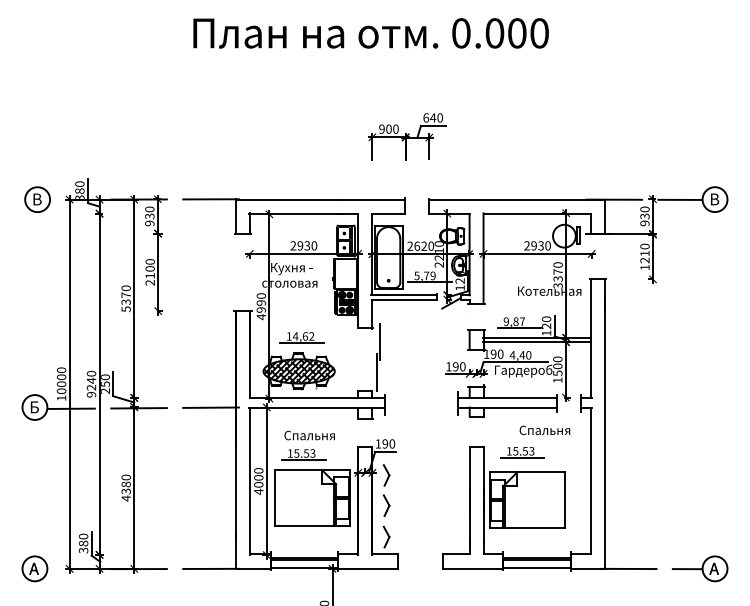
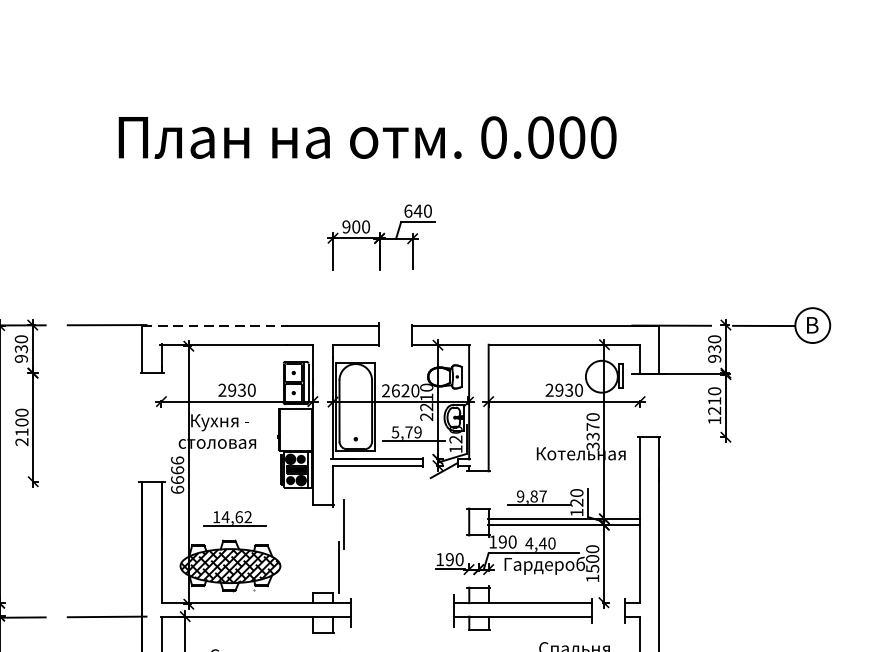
text: (370, 33) -> (366, 137), moved
line: (288, 199) -> (215, 325), solid -> dashed
text: (261, 306) -> (177, 475), 4990 -> 6666

